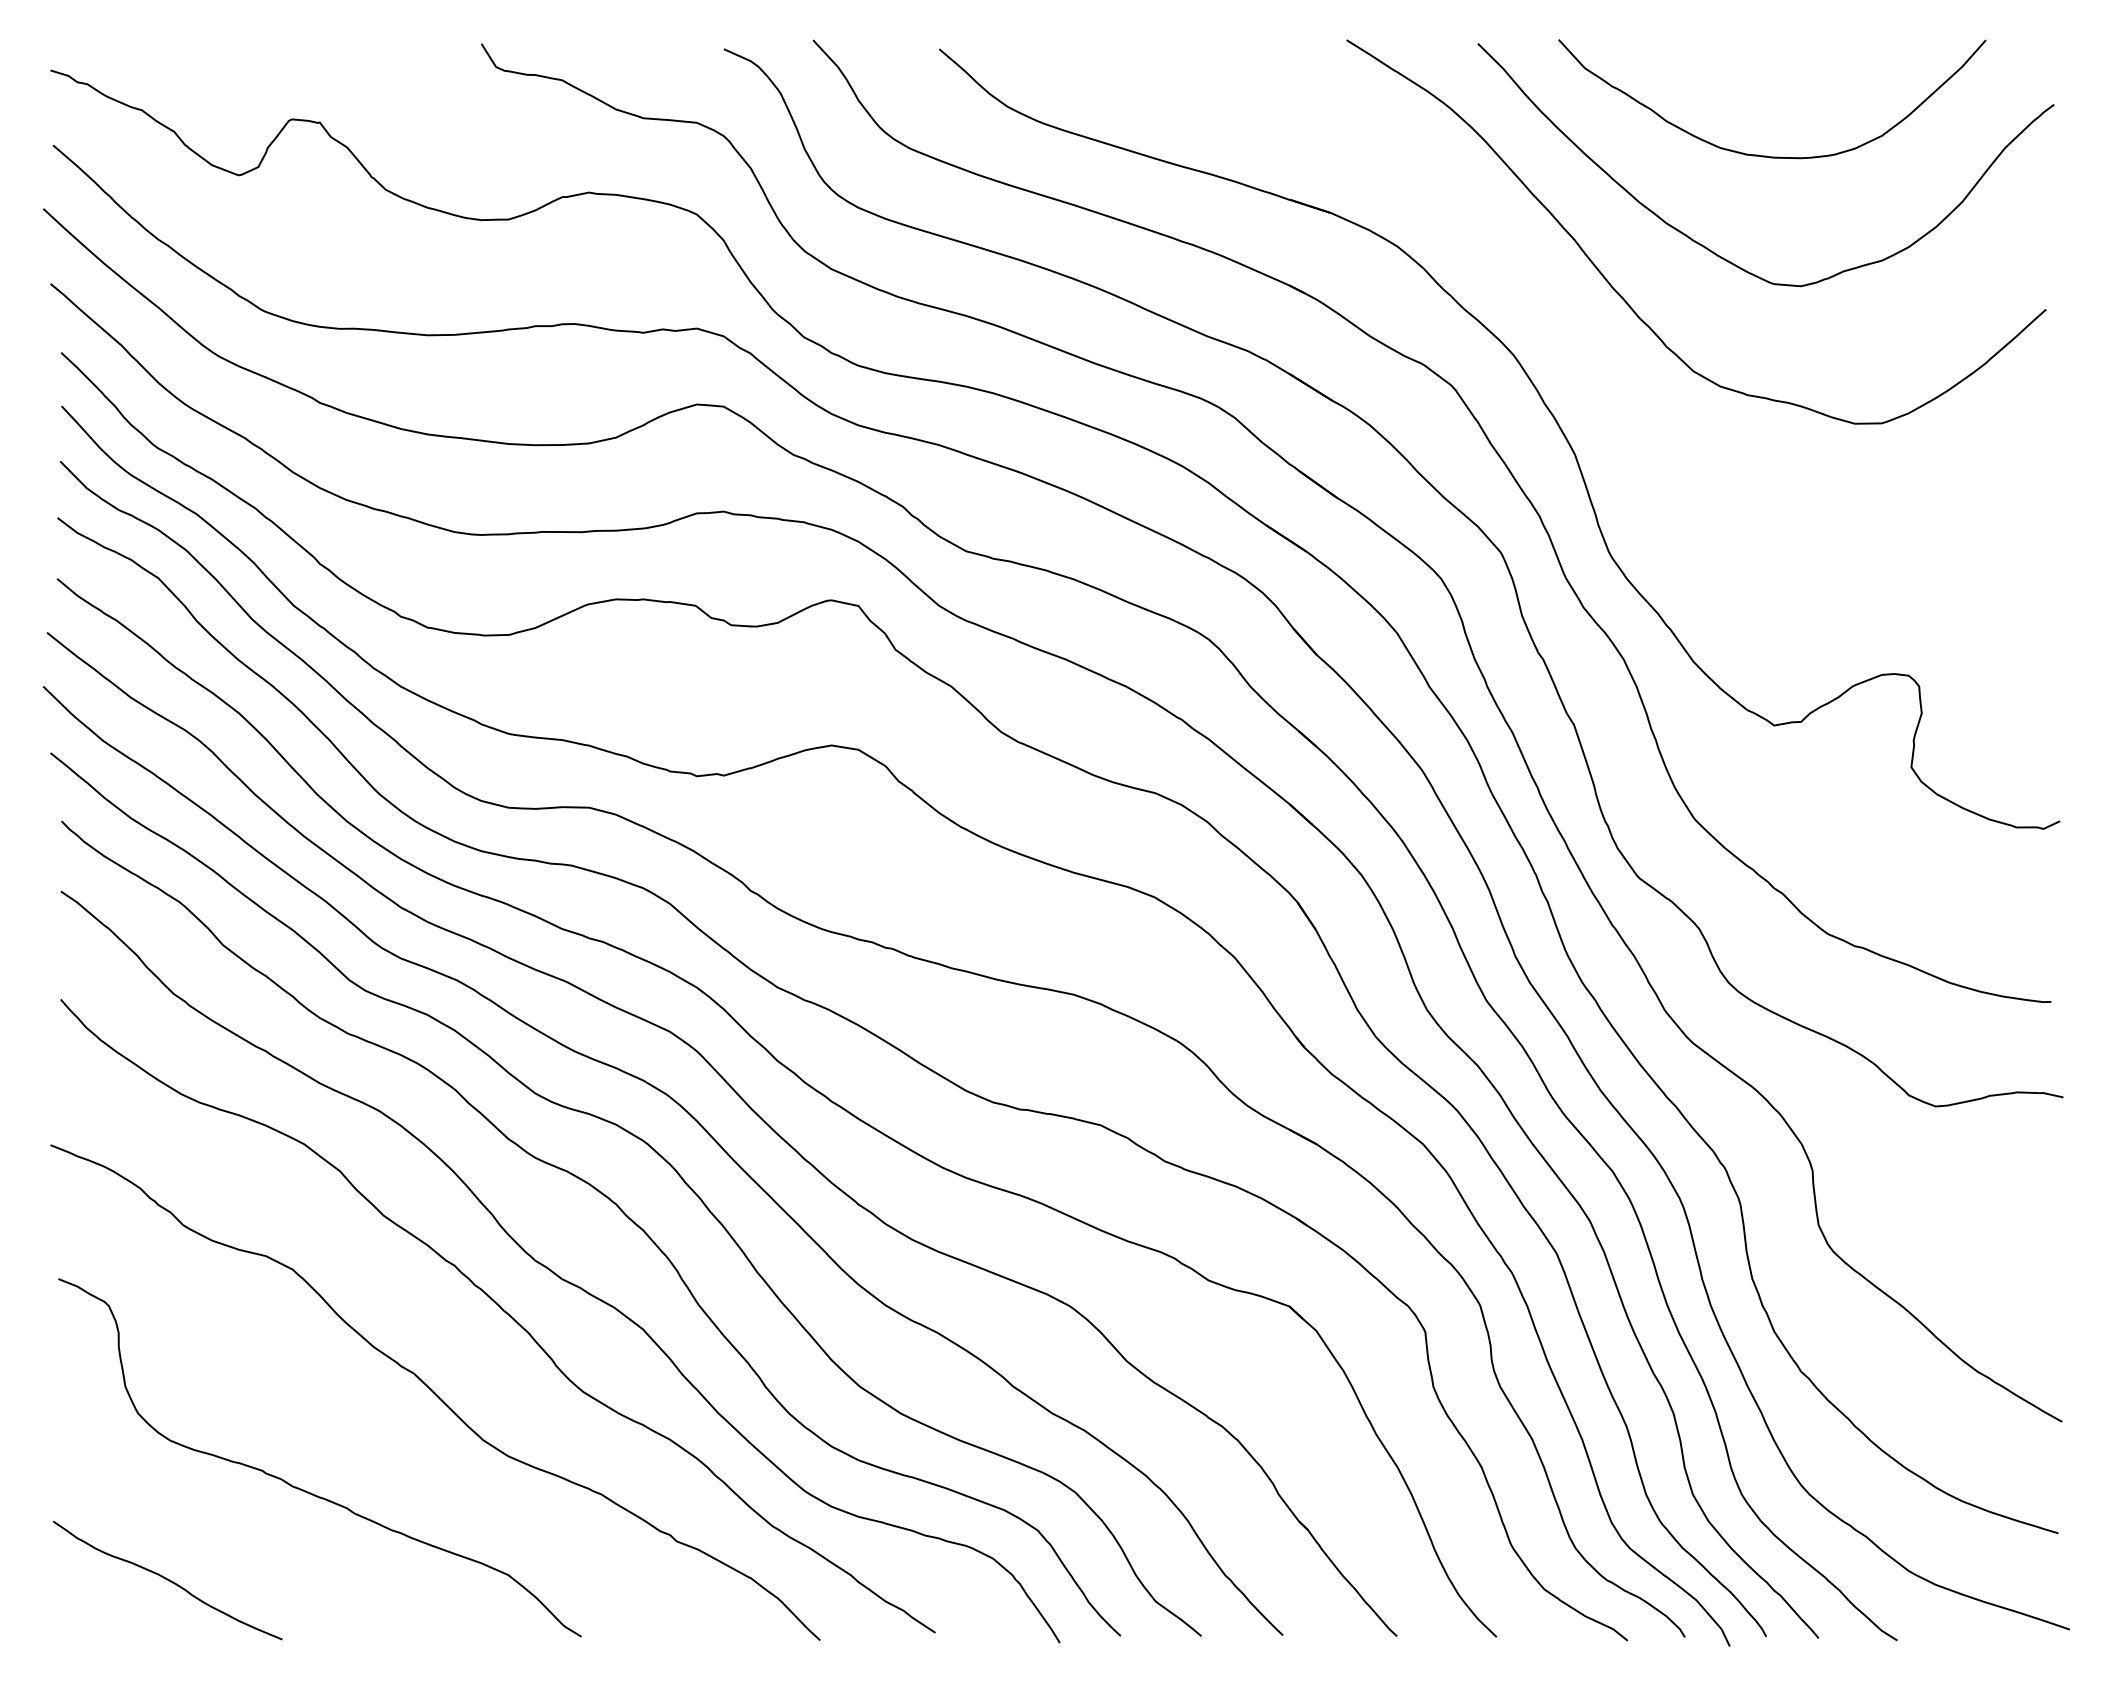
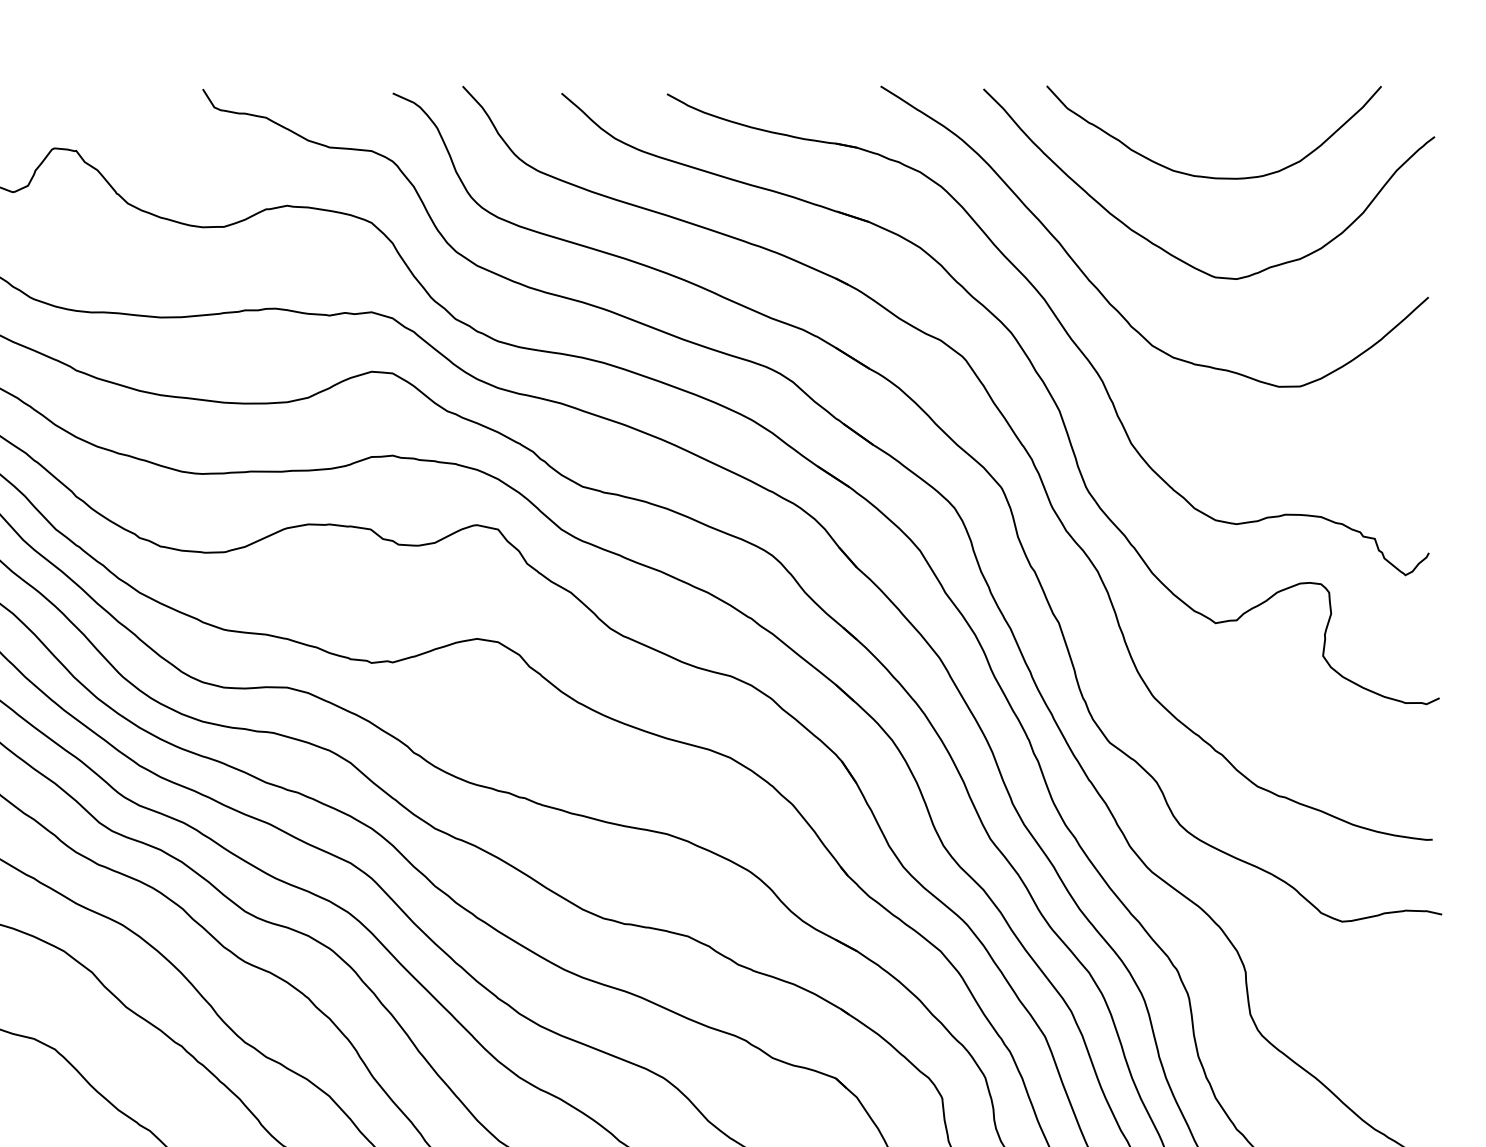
part: (1577, 346) -> (1061, 326), added

